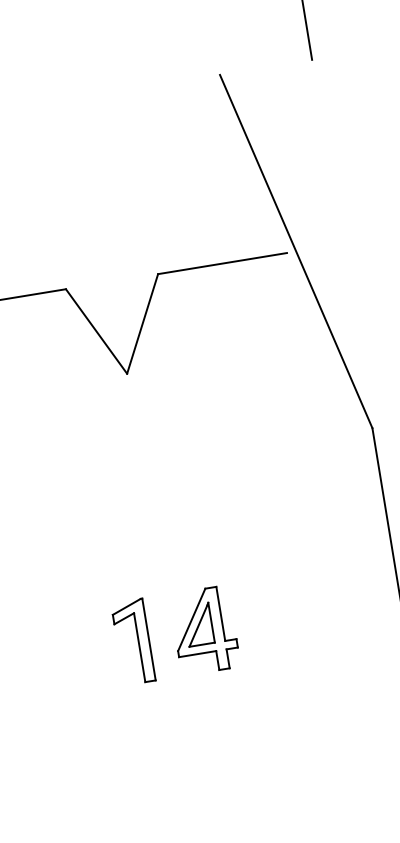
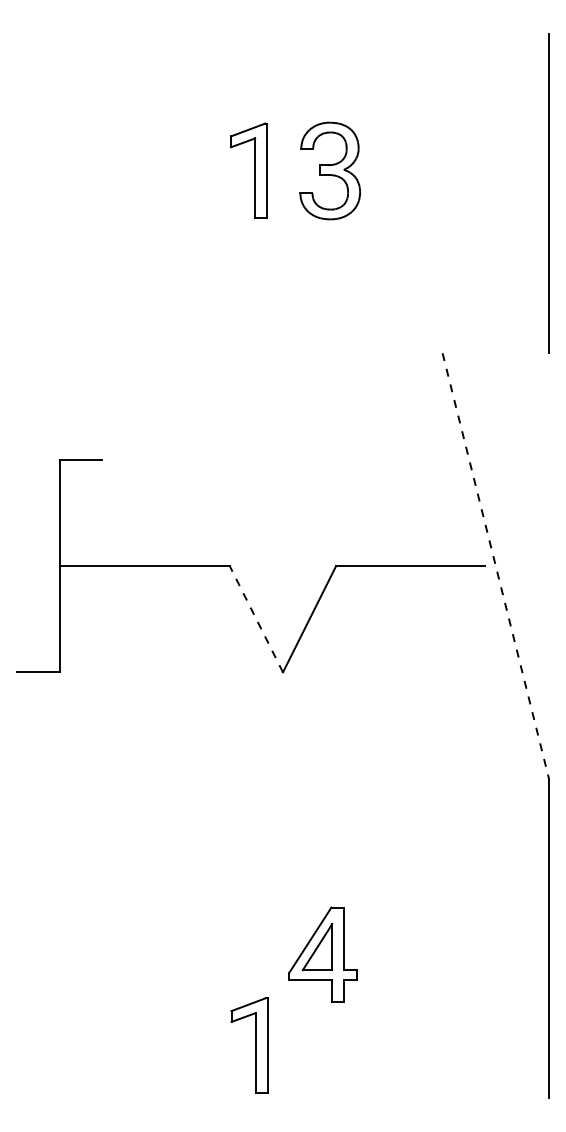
line: (296, 252) -> (495, 566), solid -> dashed
line: (96, 330) -> (256, 618), solid -> dashed
part: (204, 630) -> (322, 954), moved
part: (133, 642) -> (249, 1045), moved

